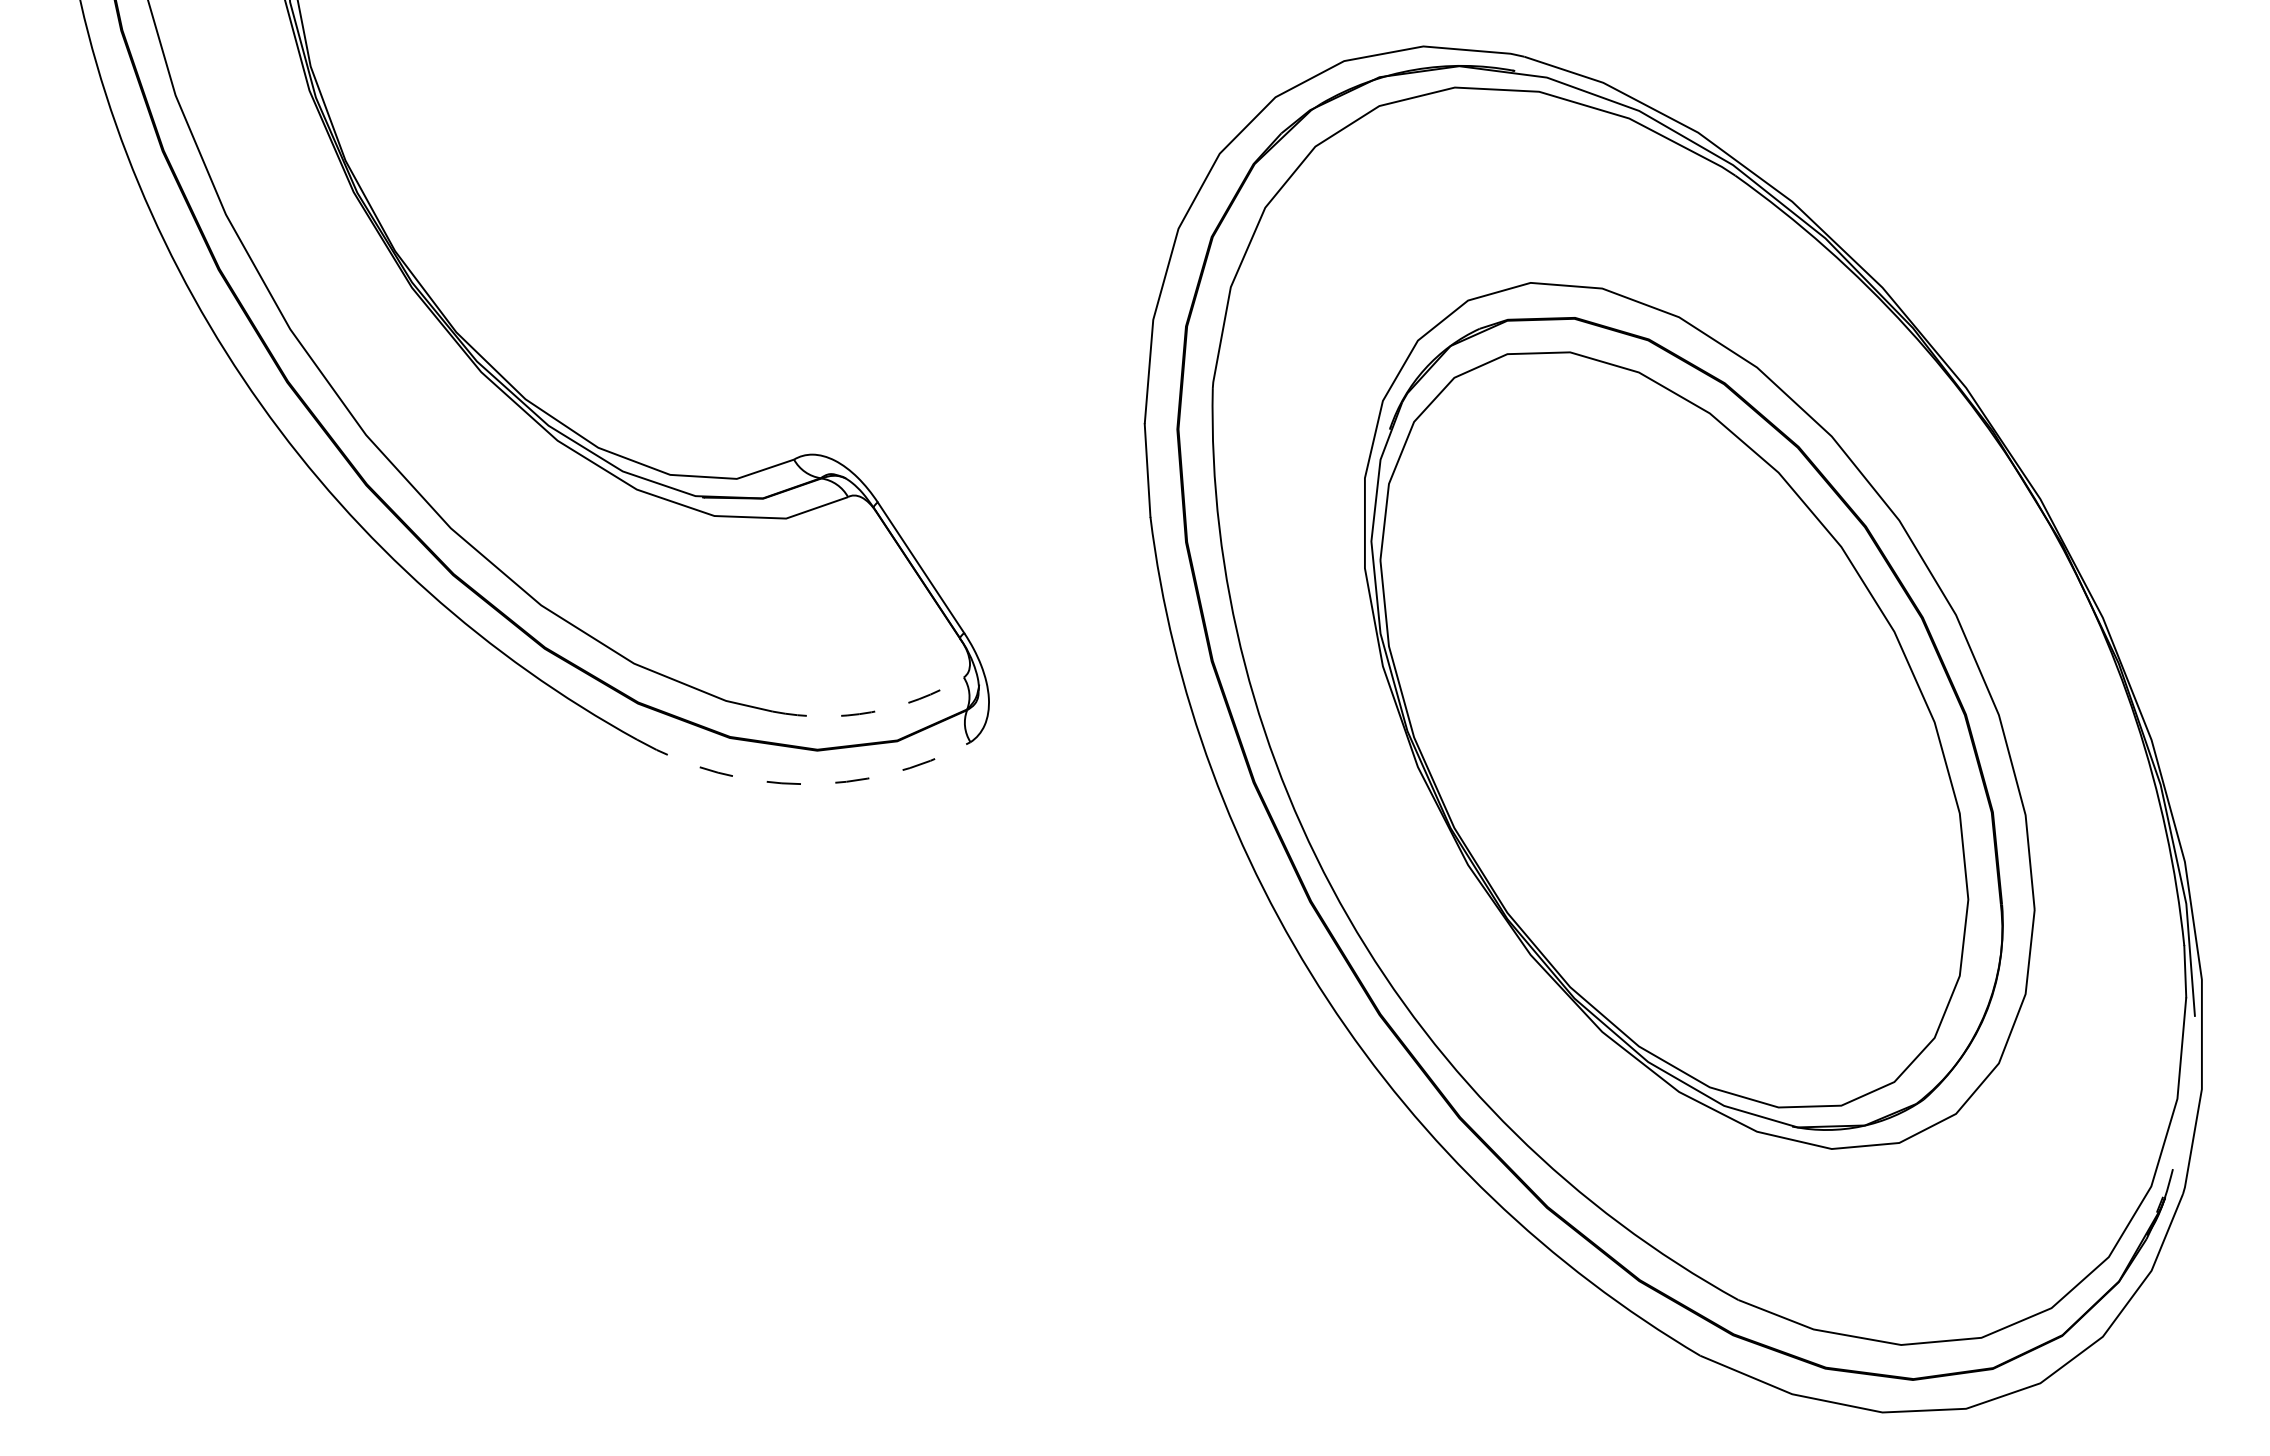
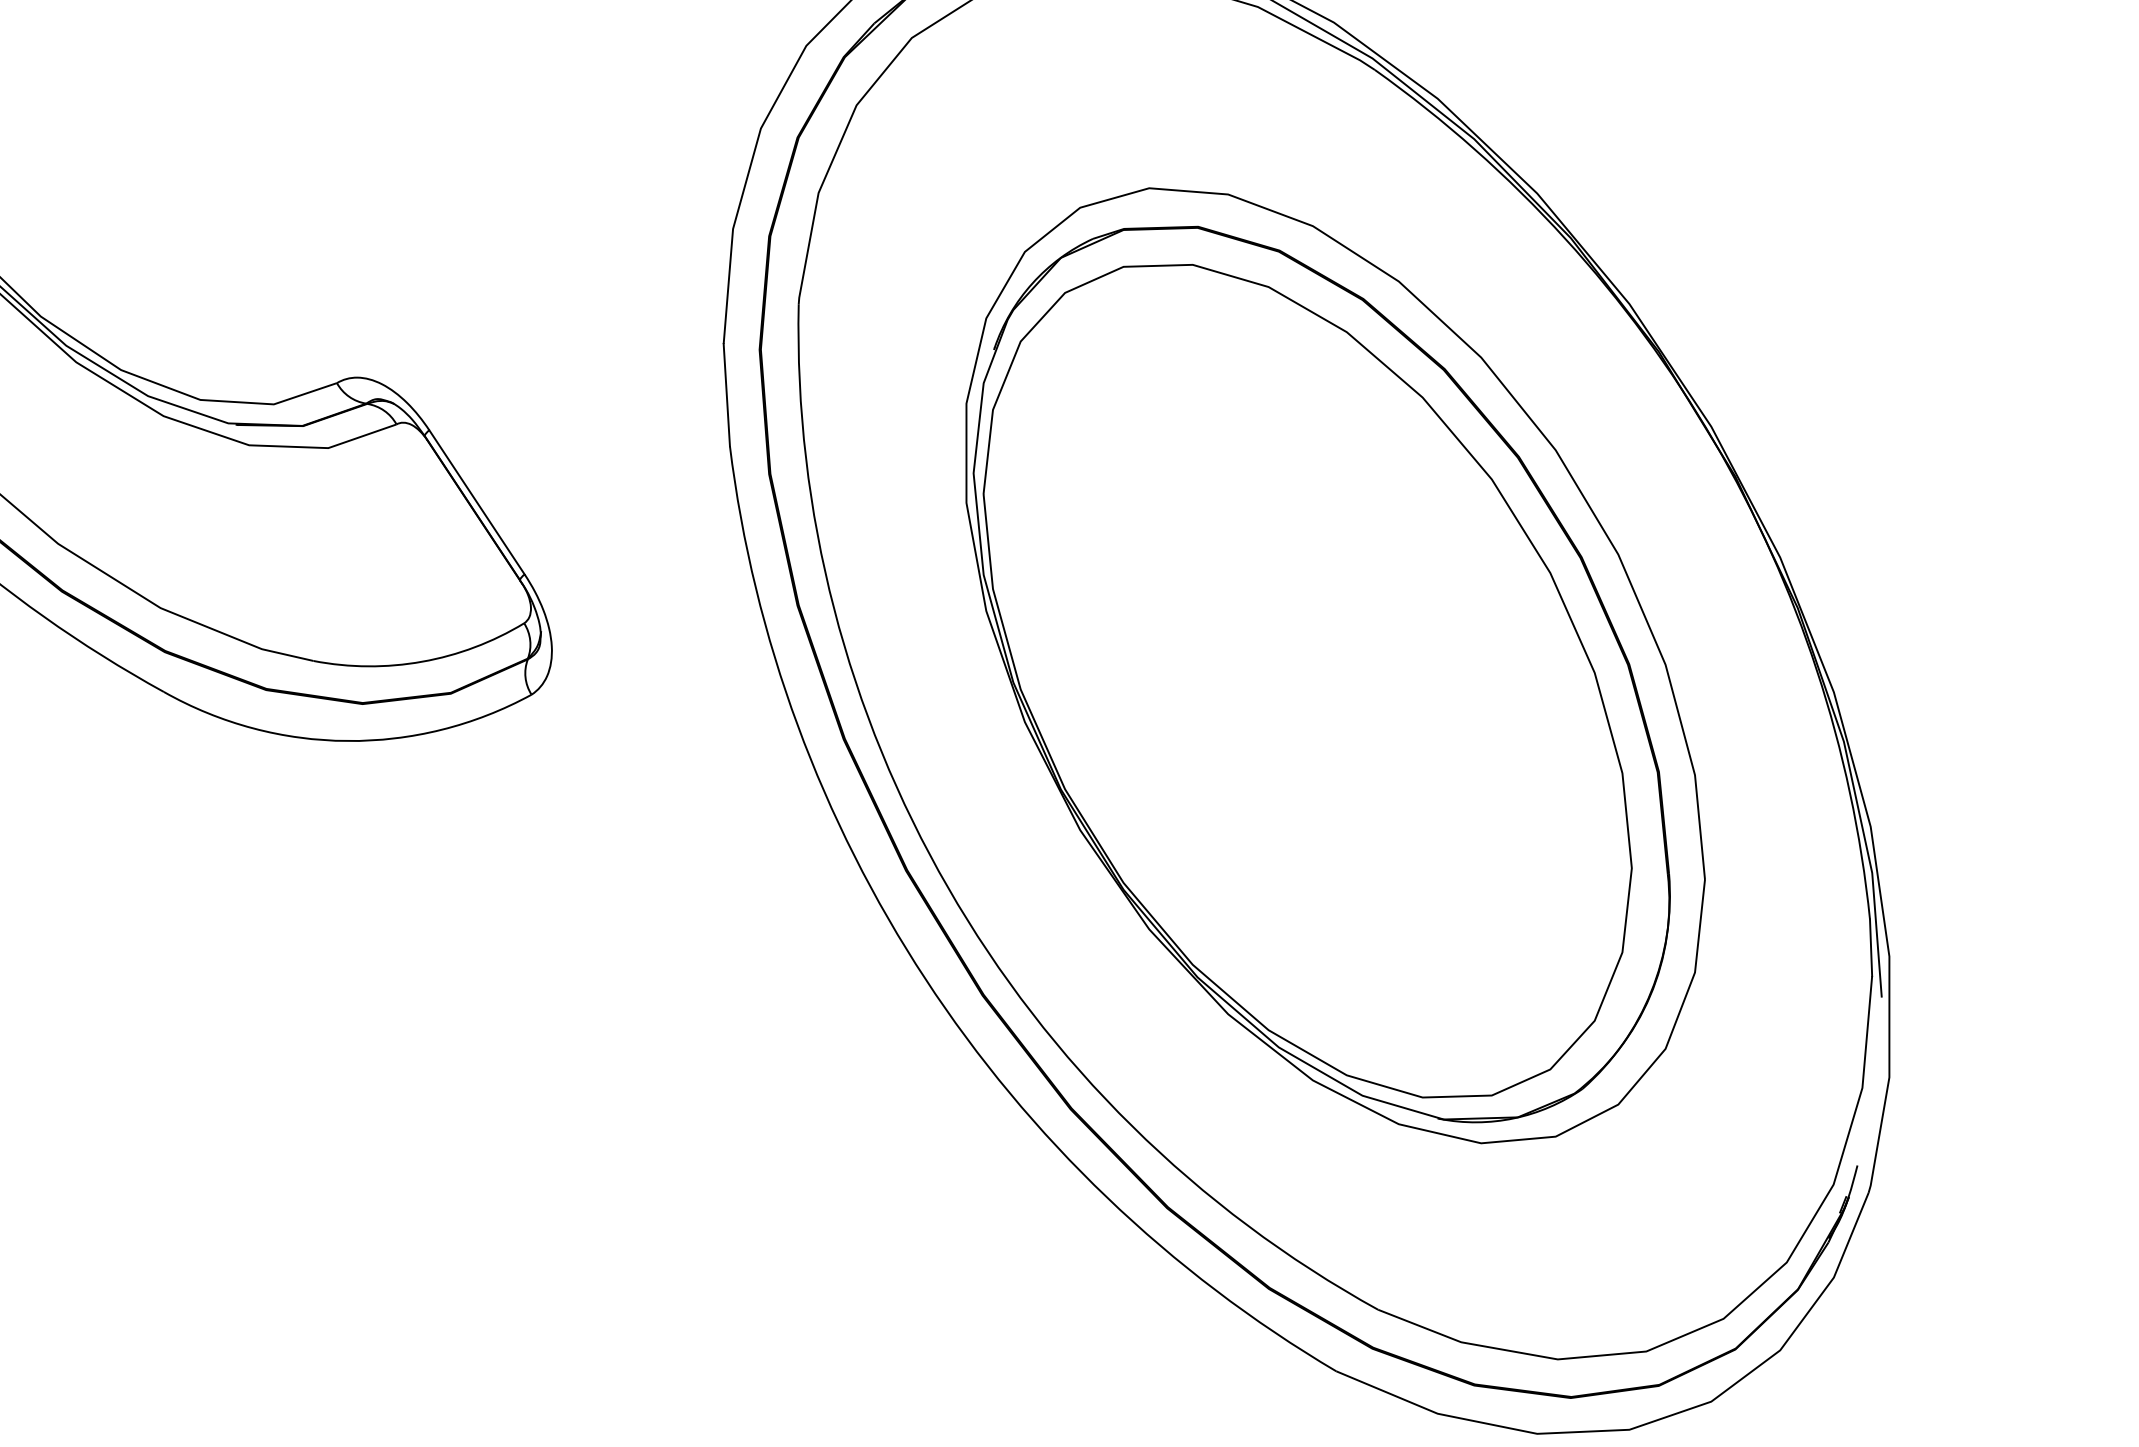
arc: (871, 712) -> (422, 661), dashed -> solid
arc: (803, 784) -> (347, 741), dashed -> solid

